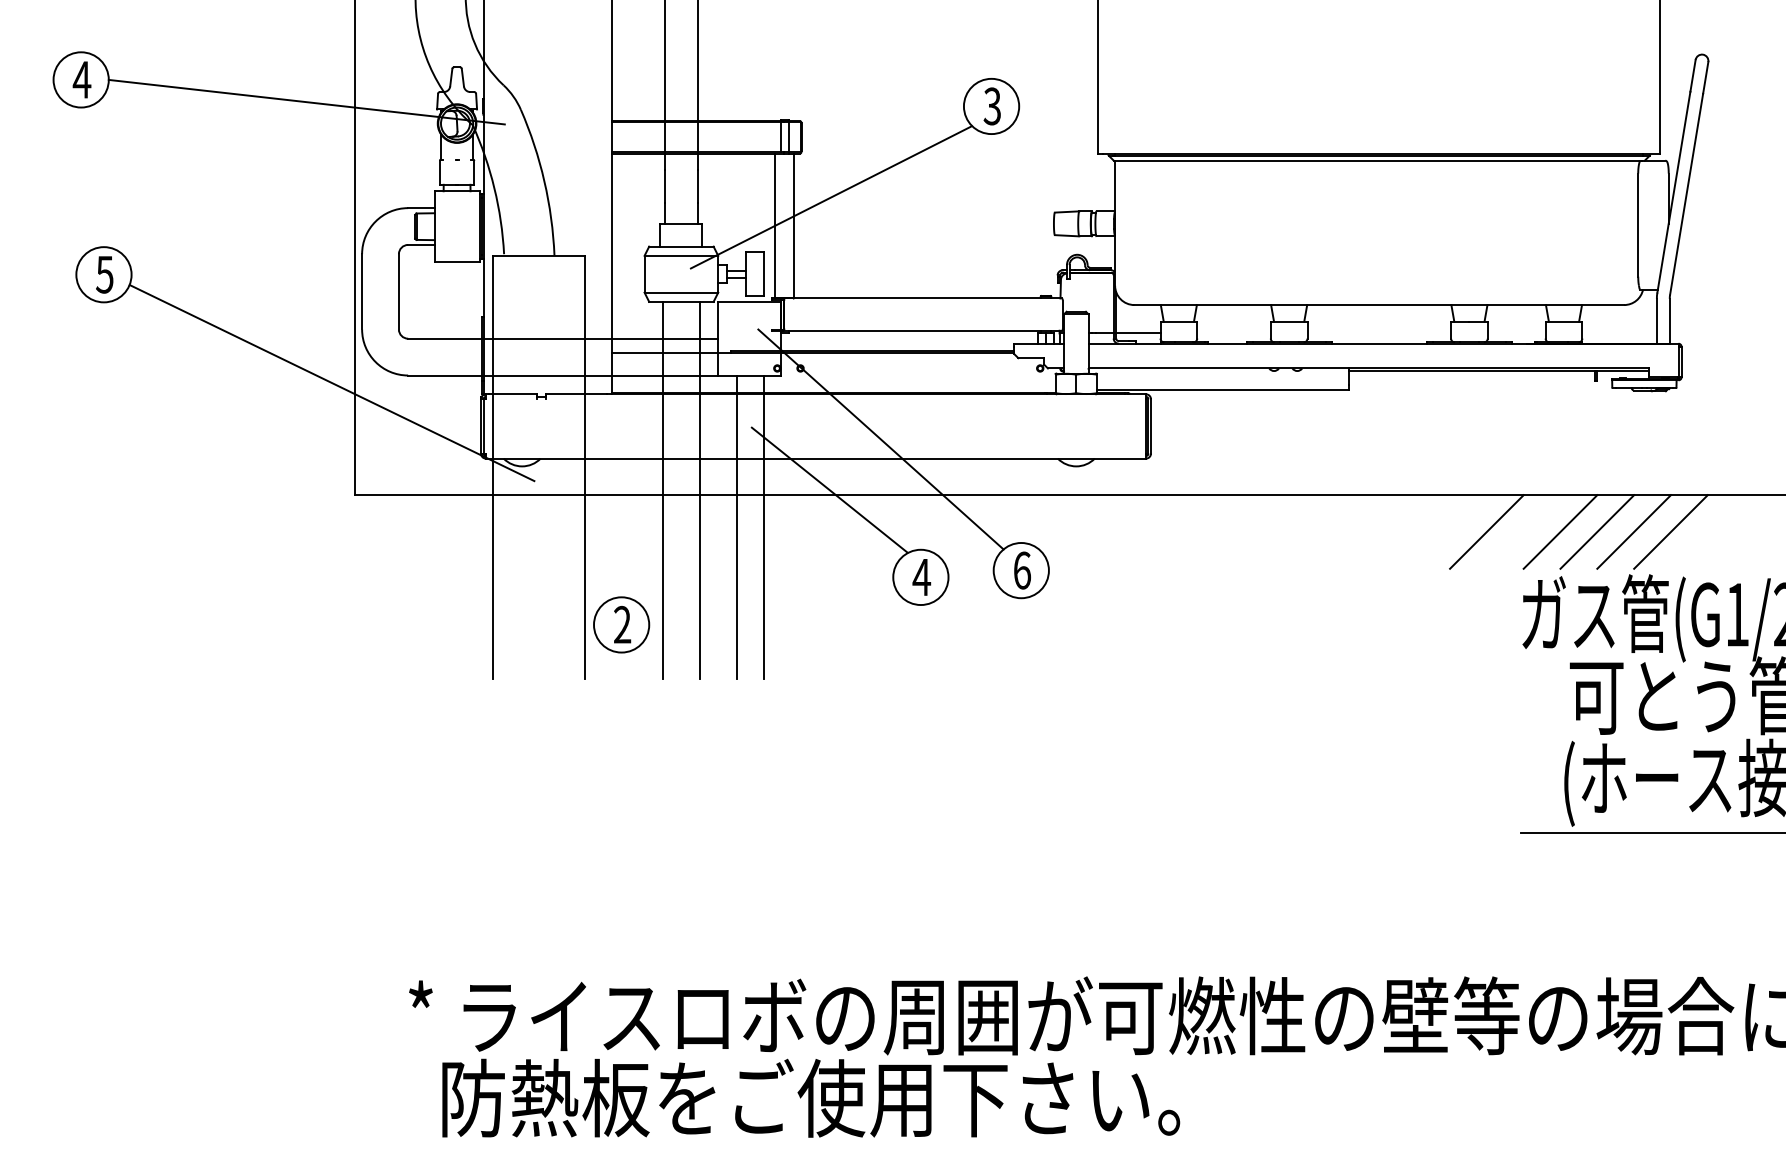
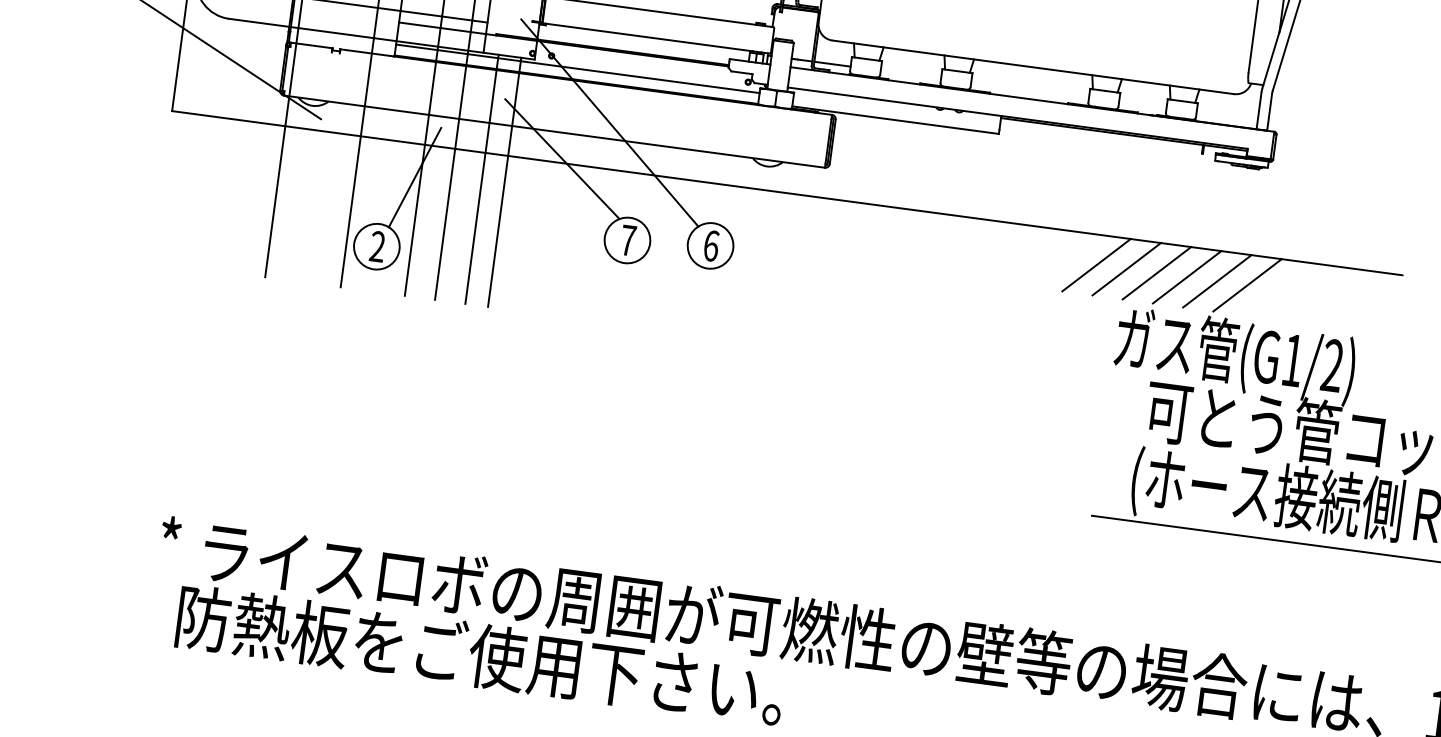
line: (833, 379) -> (577, 68), added
line: (1523, 531) -> (1126, 268), added
line: (655, 535) -> (414, 177), added
text: (921, 577) -> (627, 240), 4 -> 7

